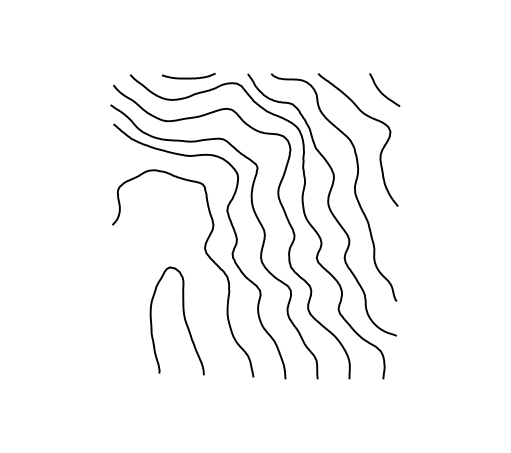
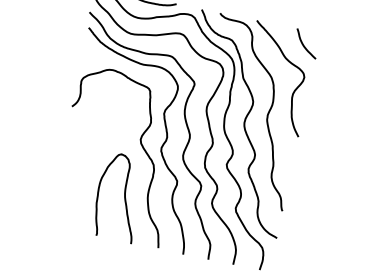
curve: (183, 317) -> (124, 195), moved

